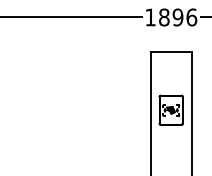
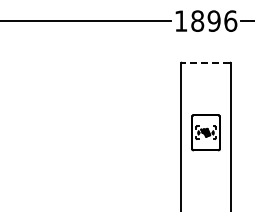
line: (170, 51) -> (205, 62), solid -> dashed

